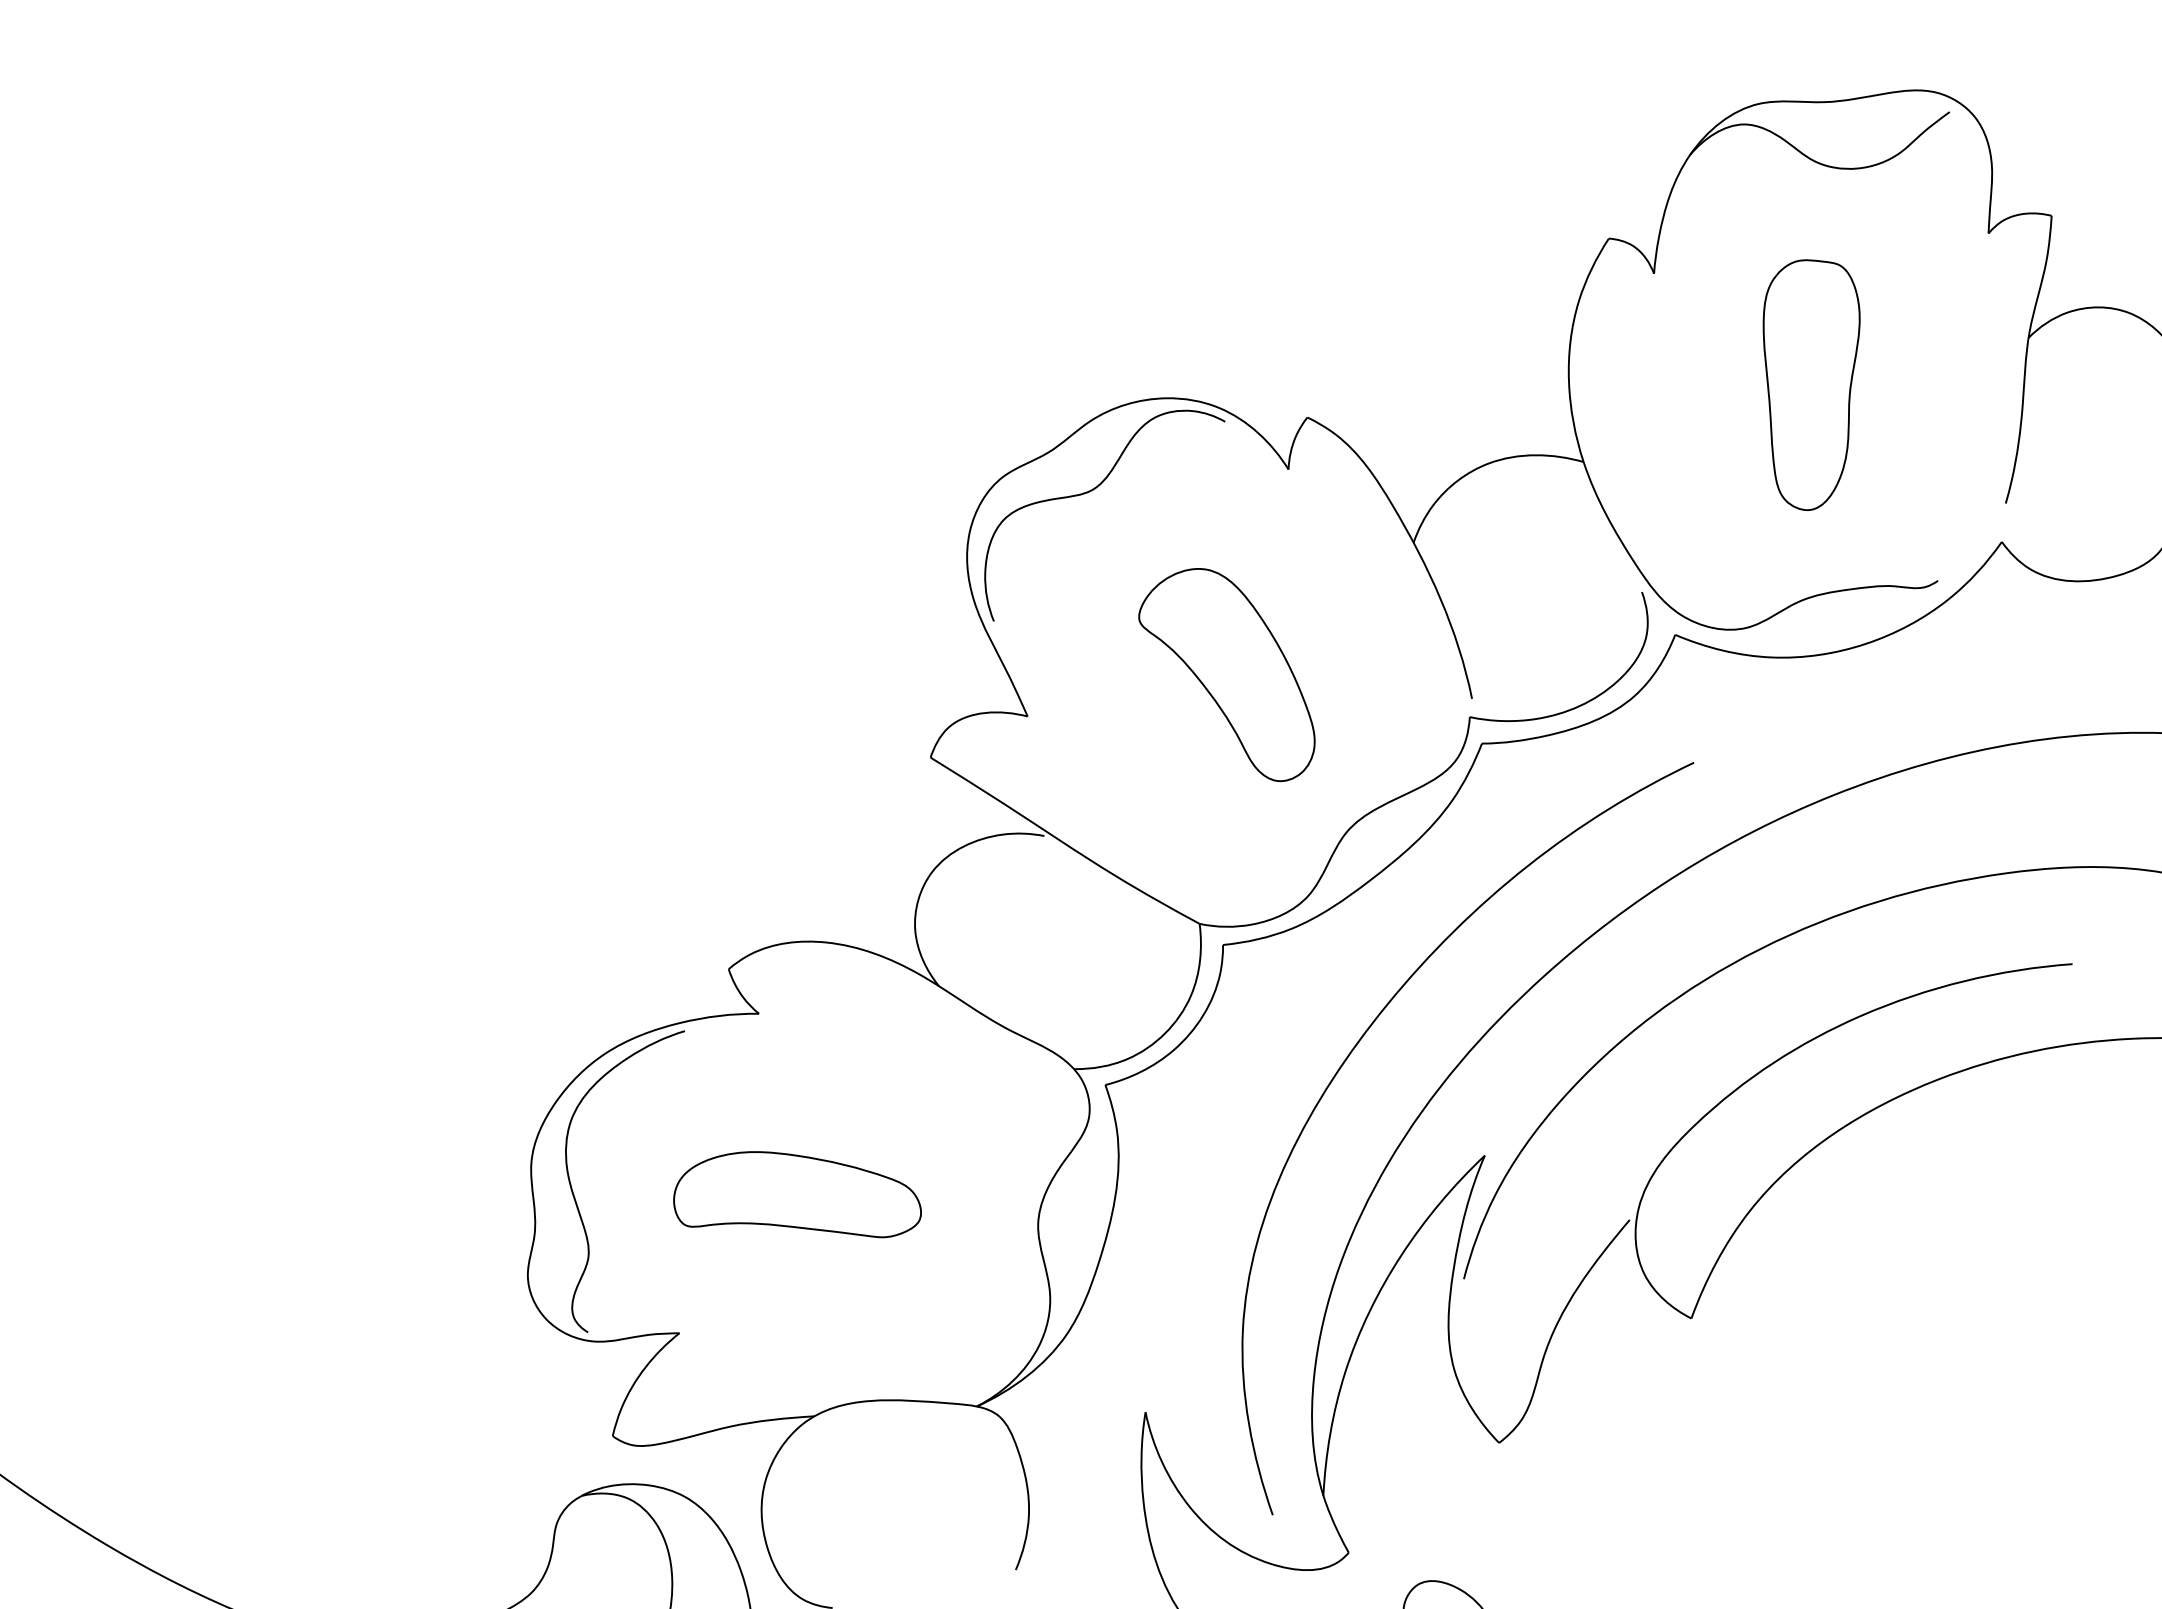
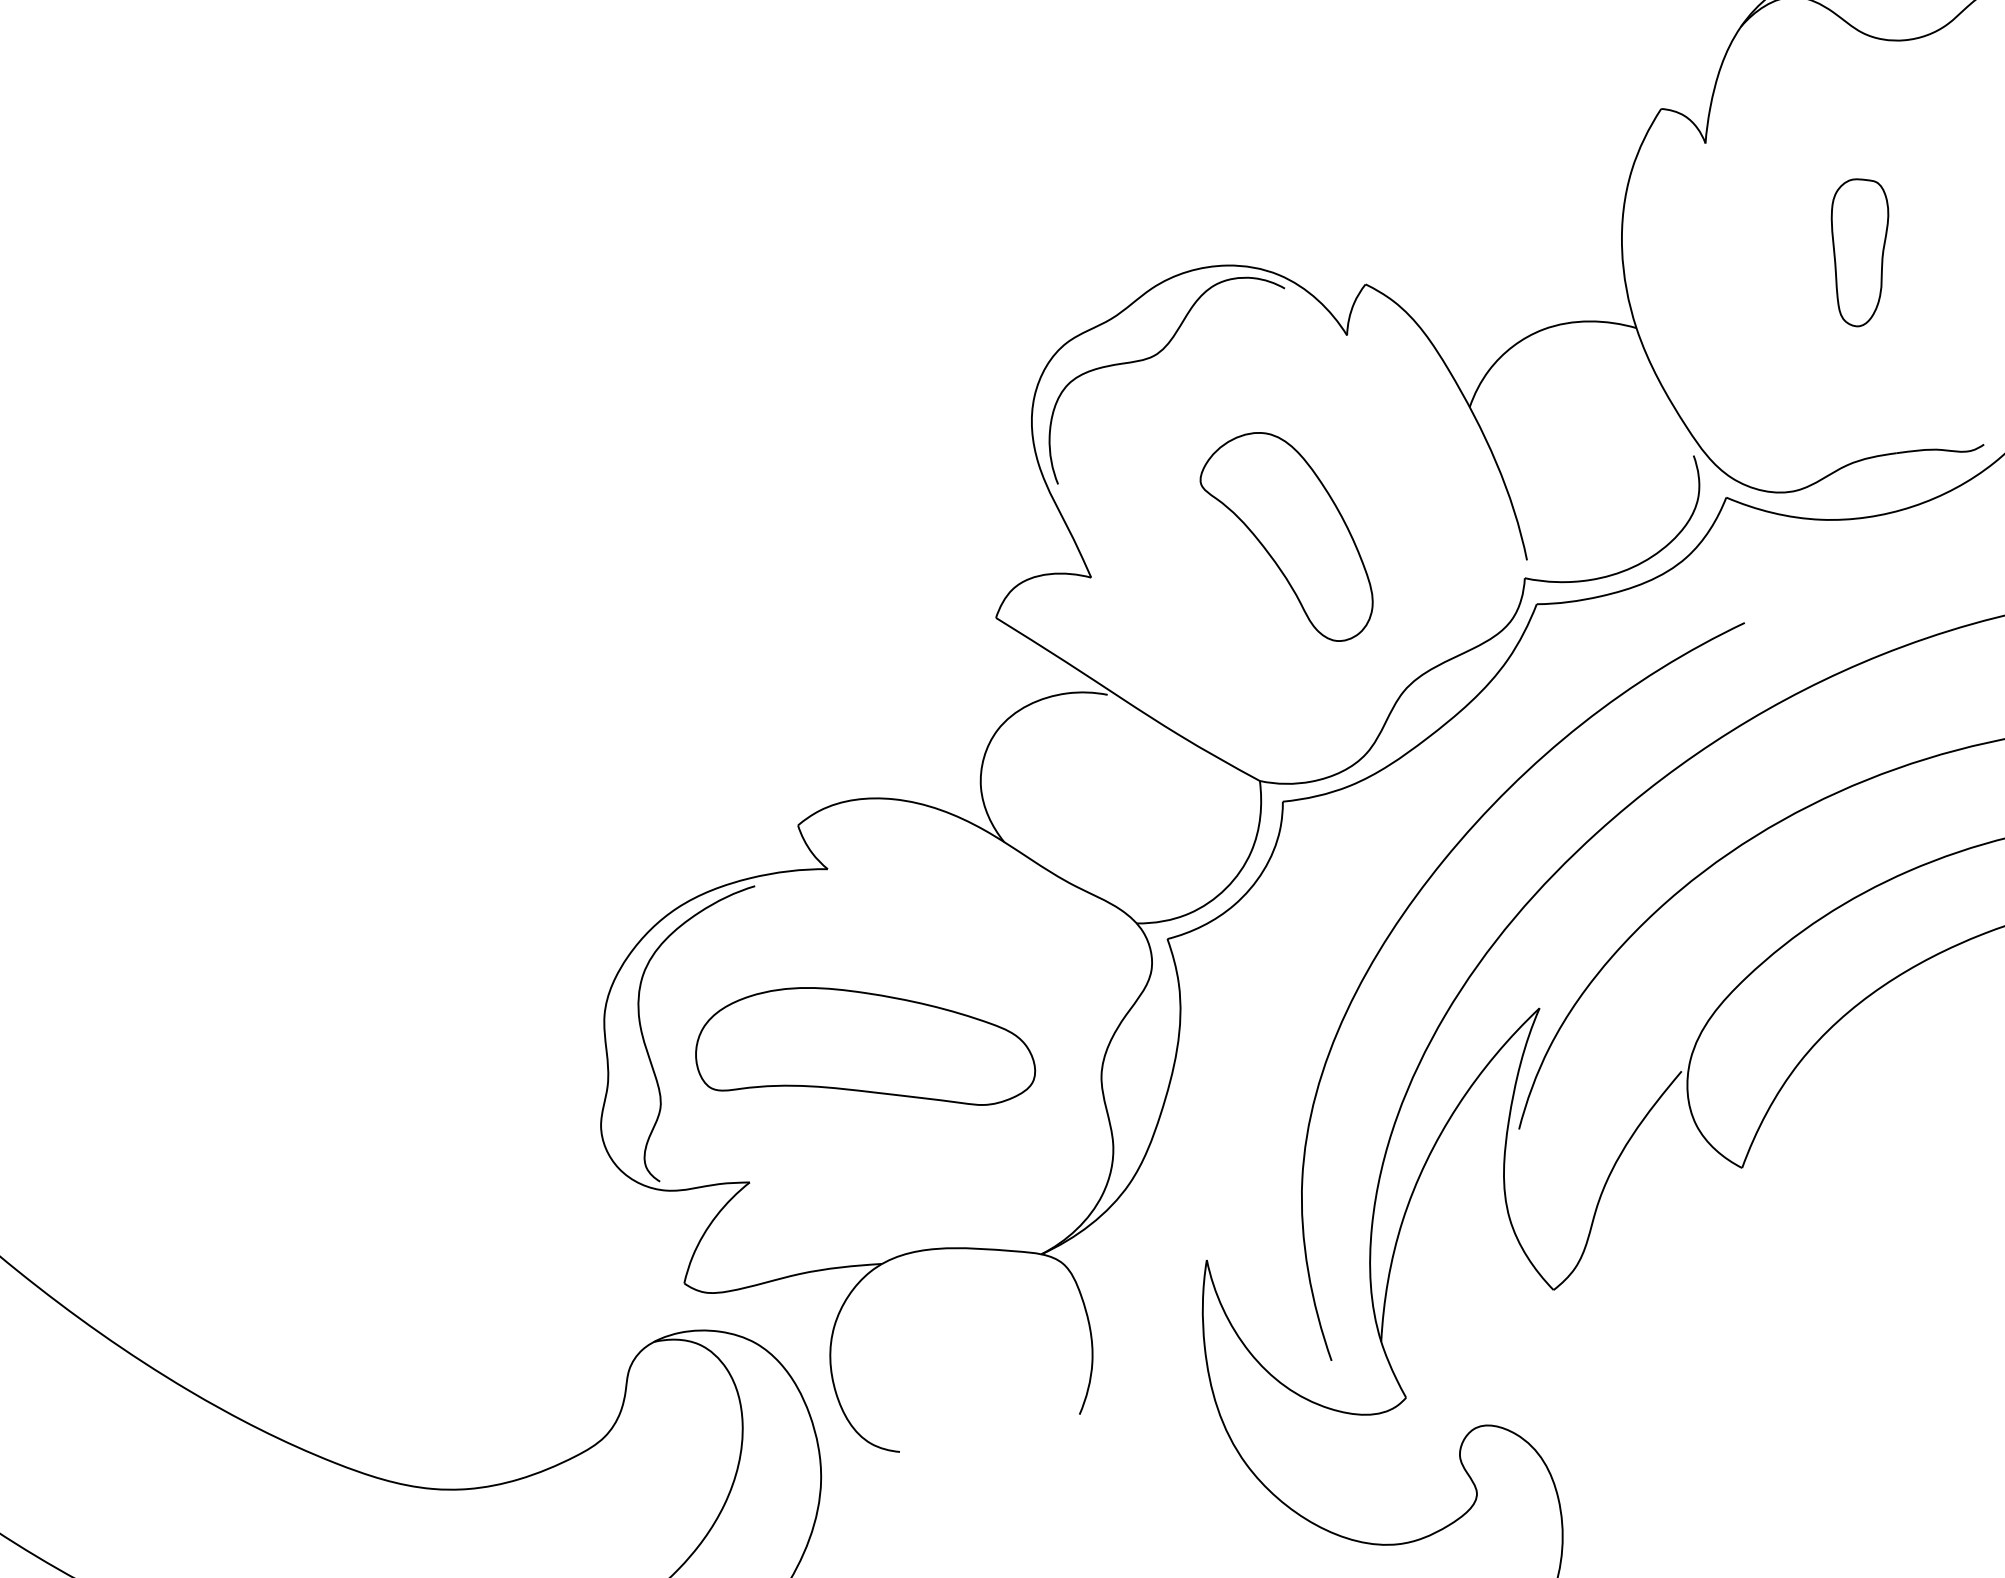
part: (1811, 385) -> (1859, 253), size x0.6
part: (797, 1194) -> (865, 1046), size x1.4

